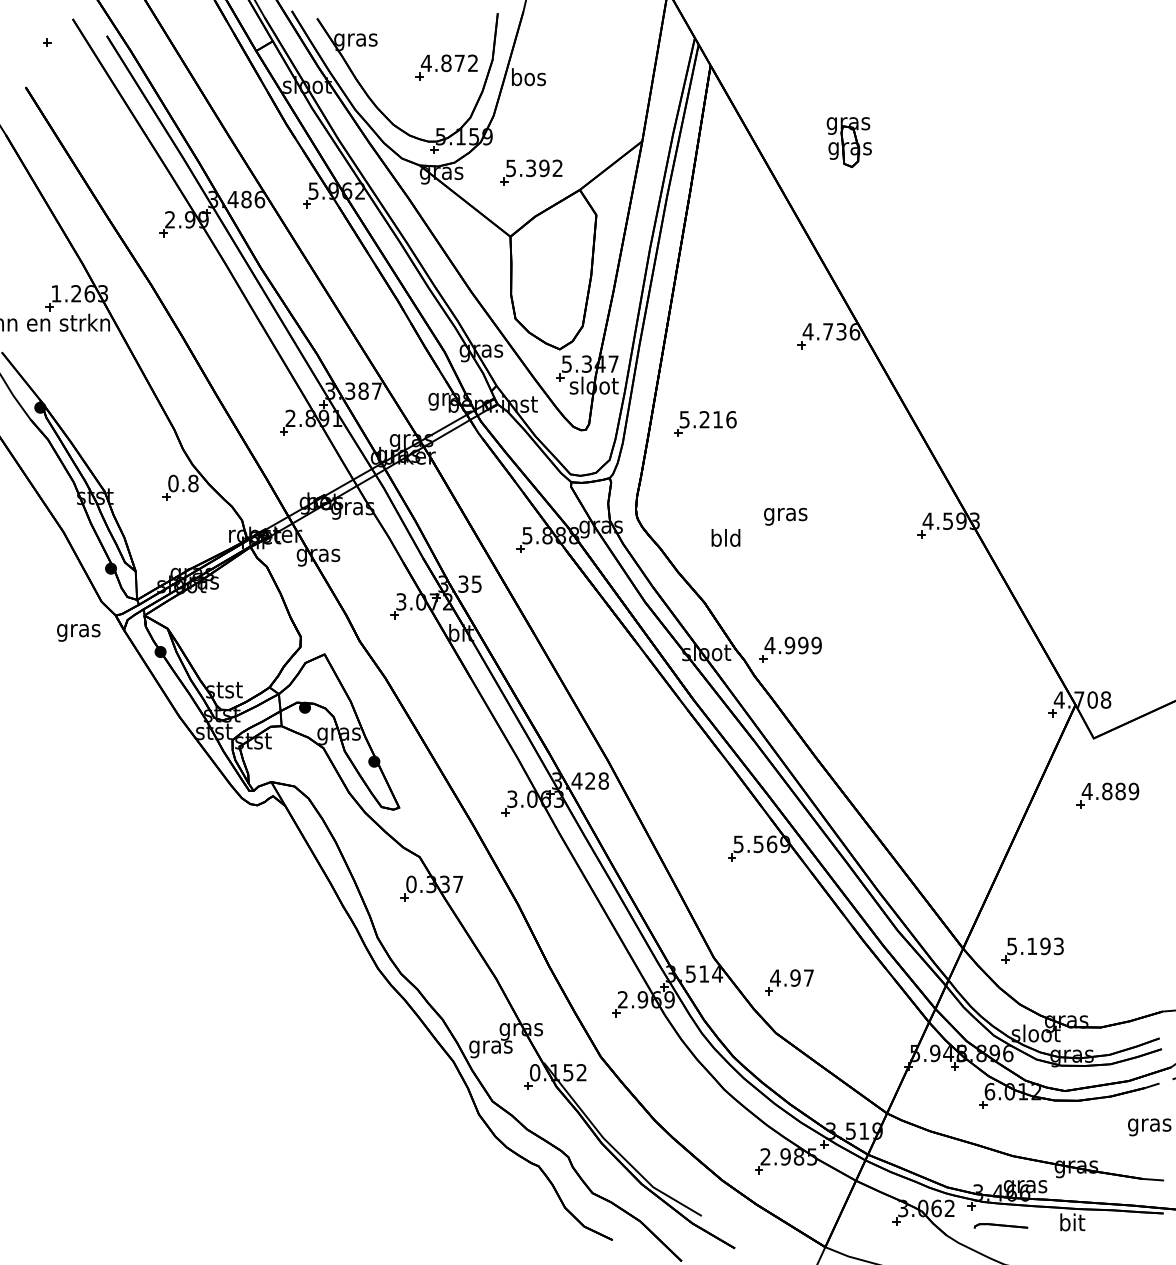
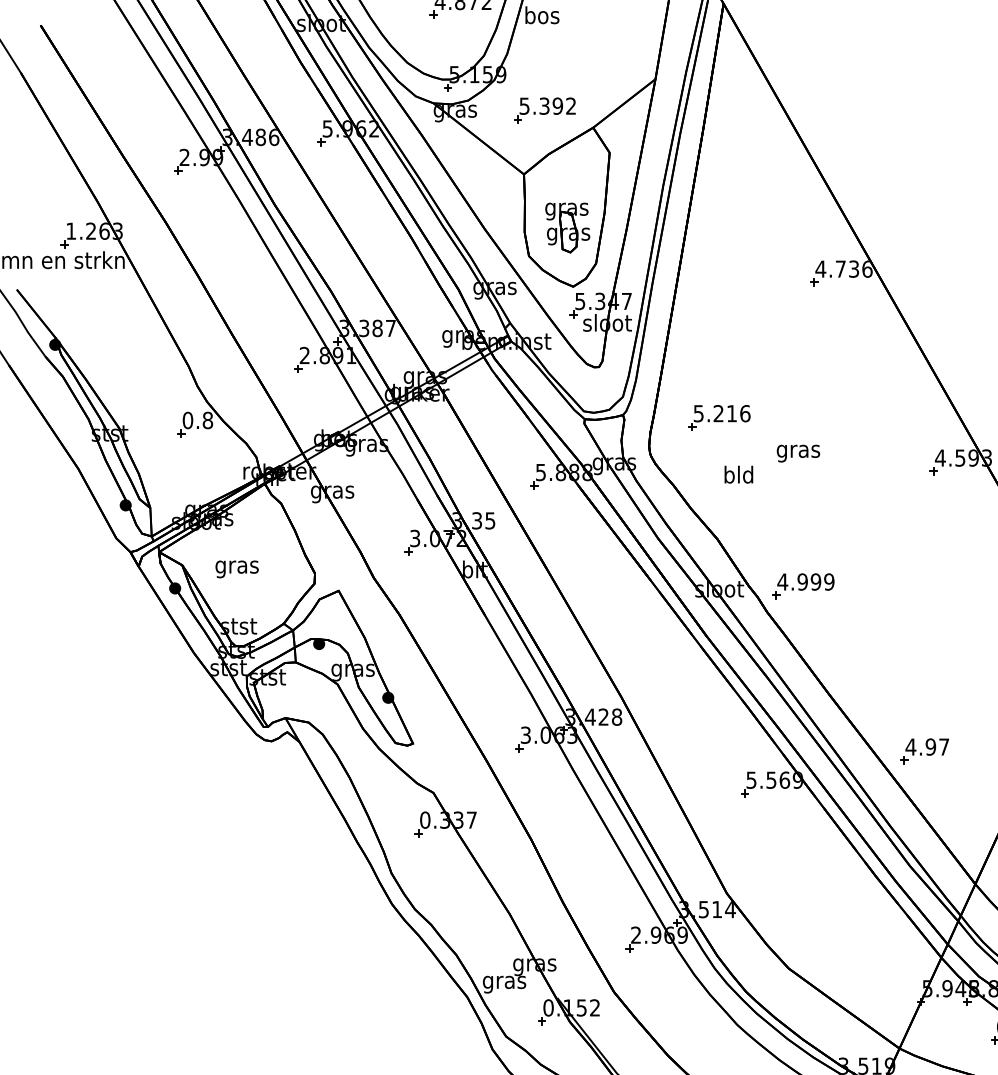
part: (848, 142) -> (566, 228), moved
part: (705, 423) -> (719, 417), moved
text: (78, 632) -> (236, 569), moved
part: (789, 982) -> (924, 751), moved

